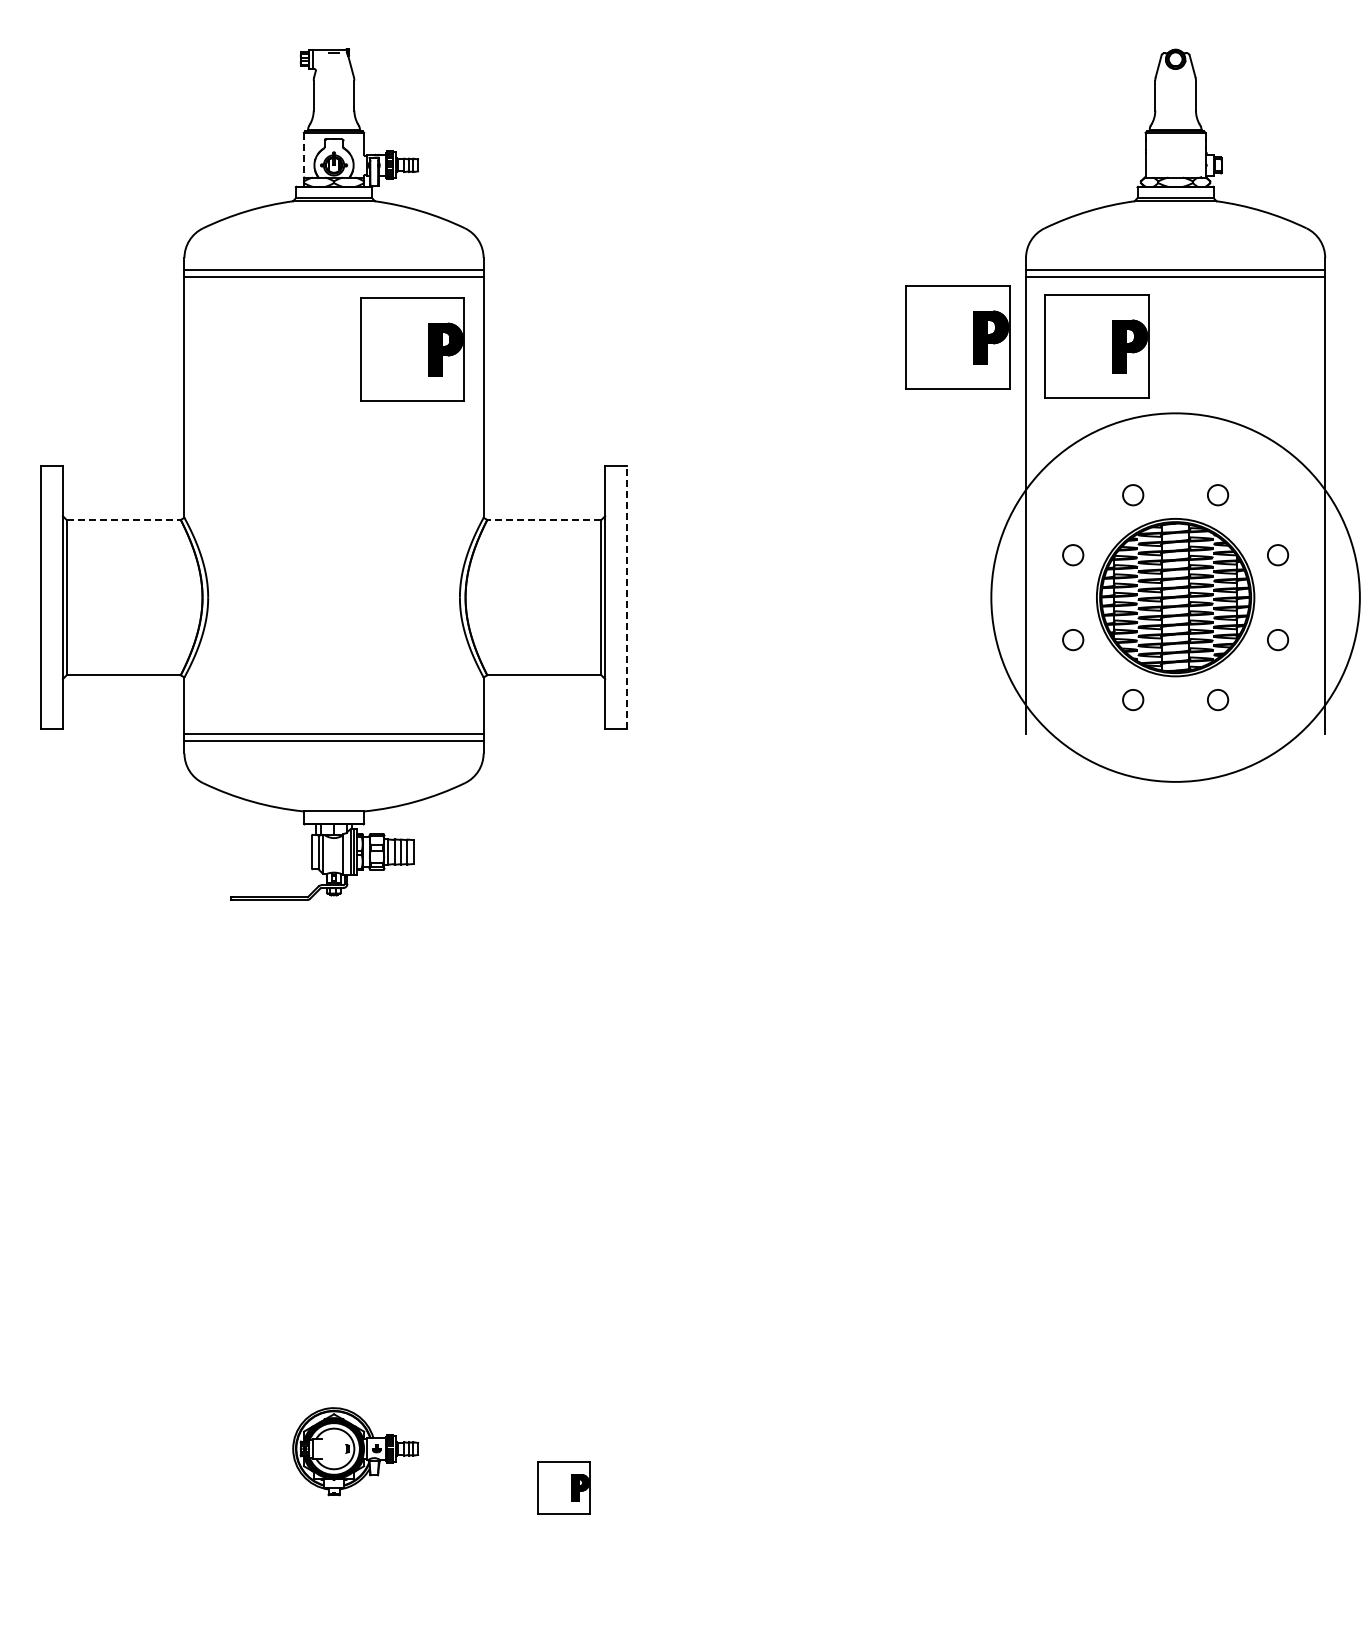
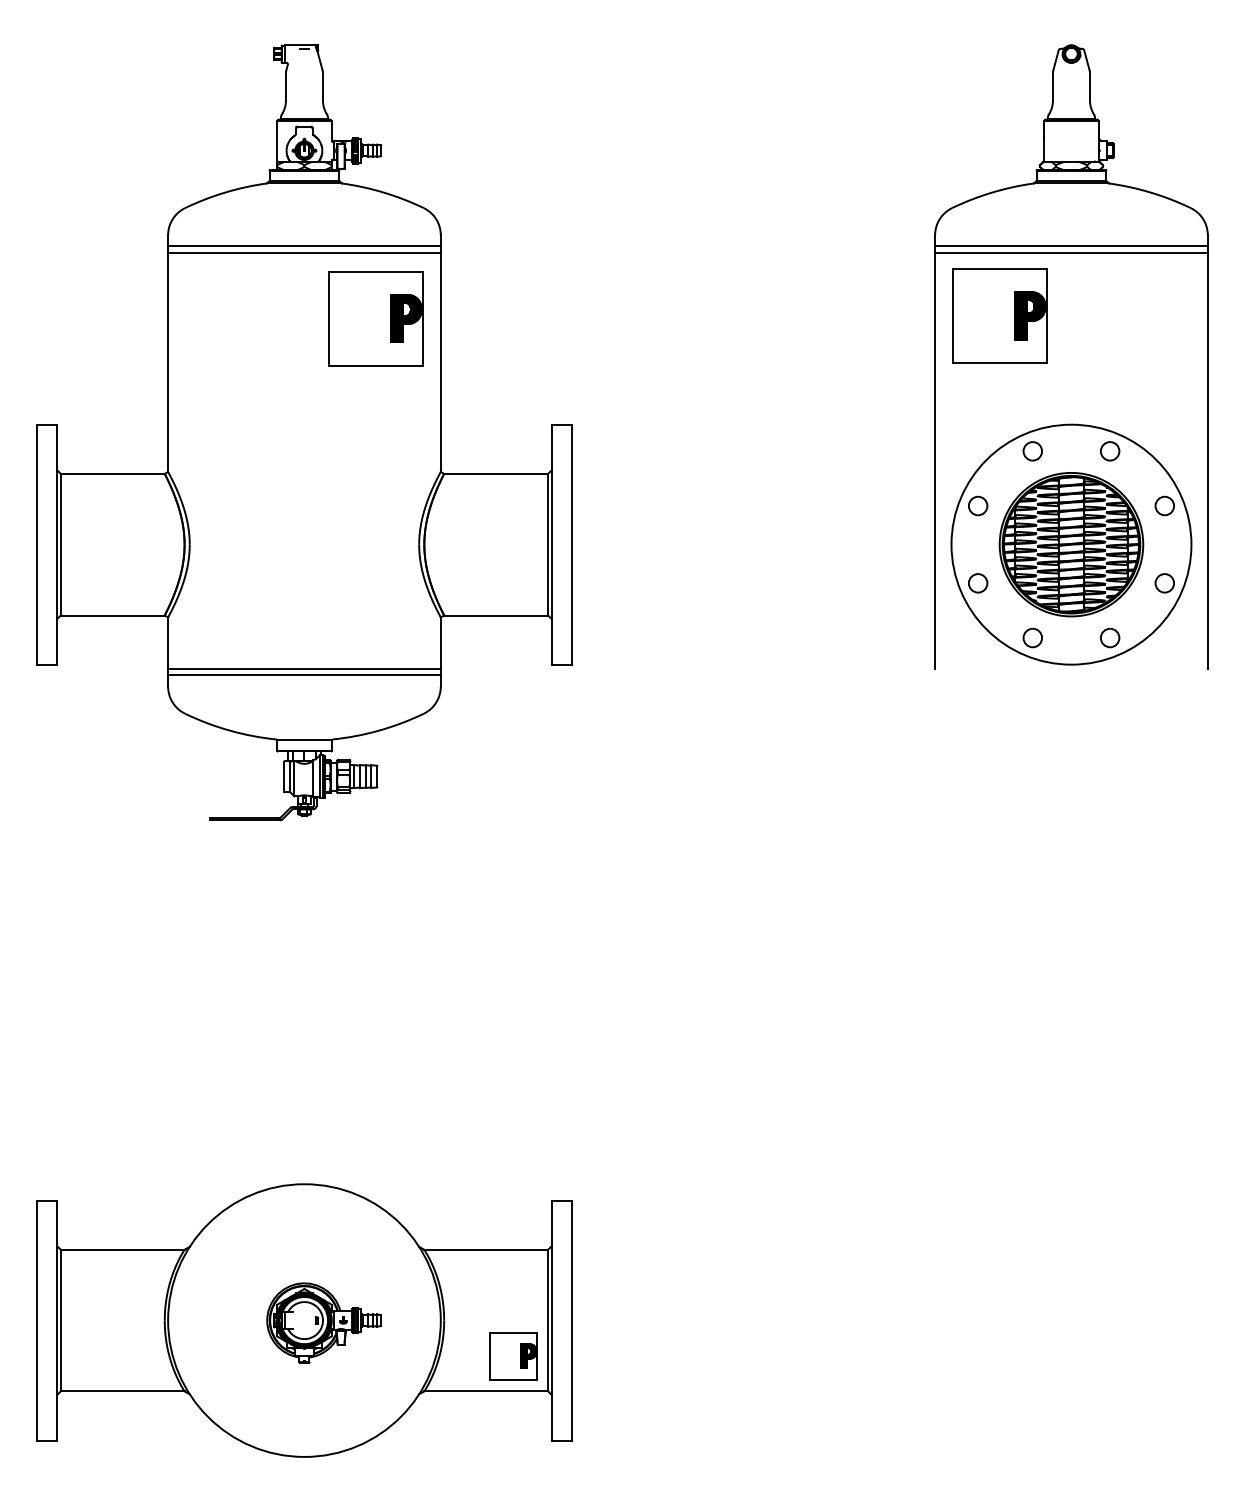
line: (304, 154) -> (277, 140), dashed -> solid
part: (957, 337) -> (872, 307), removed
line: (124, 519) -> (113, 473), dashed -> solid
line: (543, 519) -> (495, 473), dashed -> solid
line: (627, 597) -> (571, 544), dashed -> solid
circle: (1175, 597) -> (1071, 544), size x0.71
part: (333, 1448) -> (303, 1320), added

